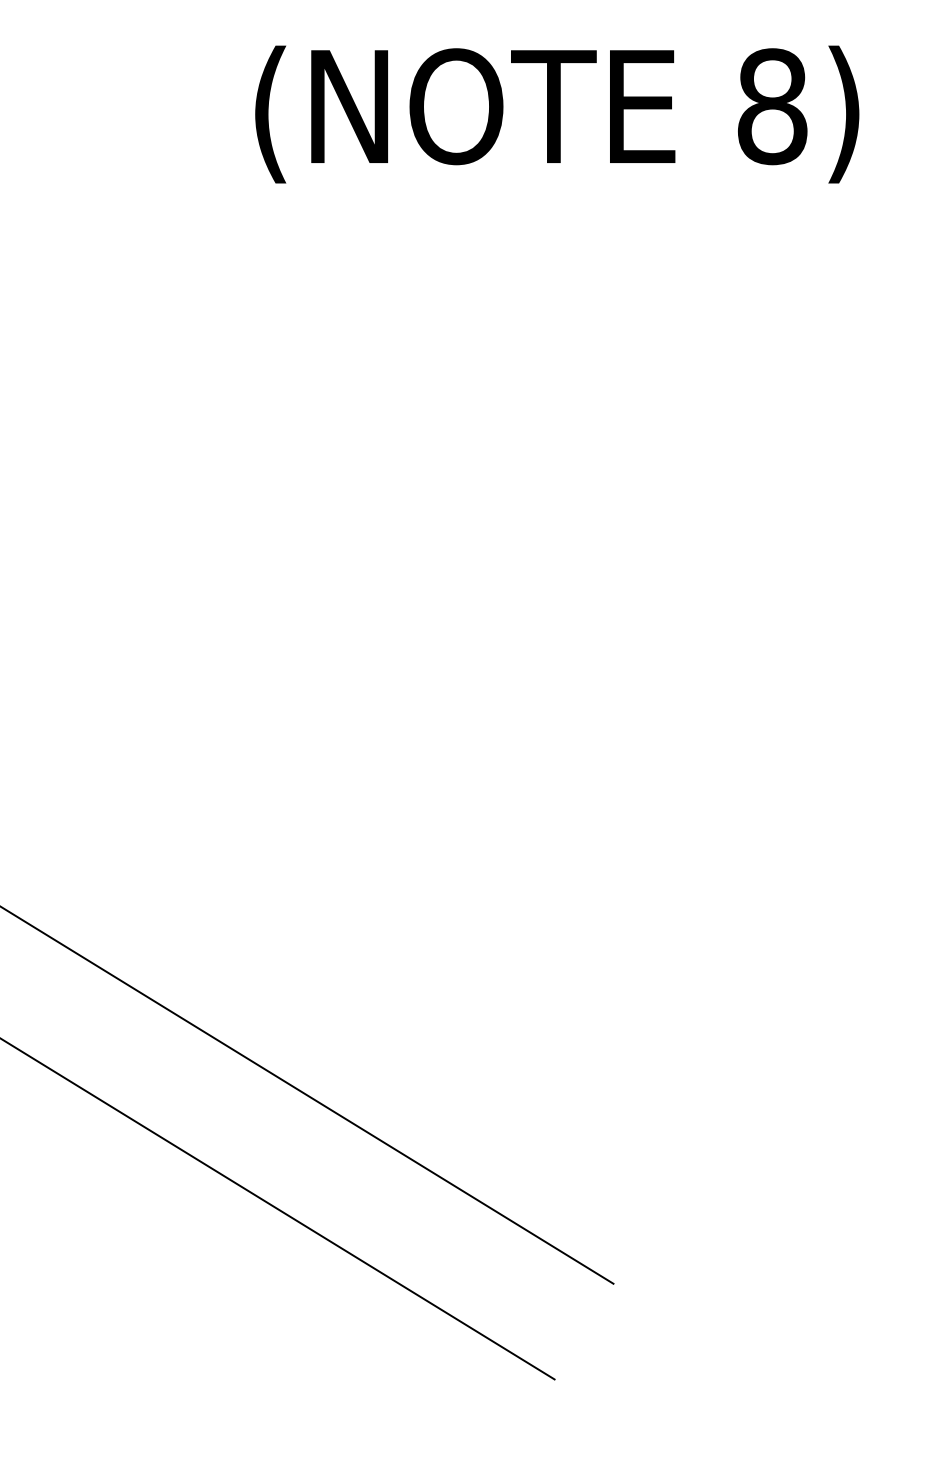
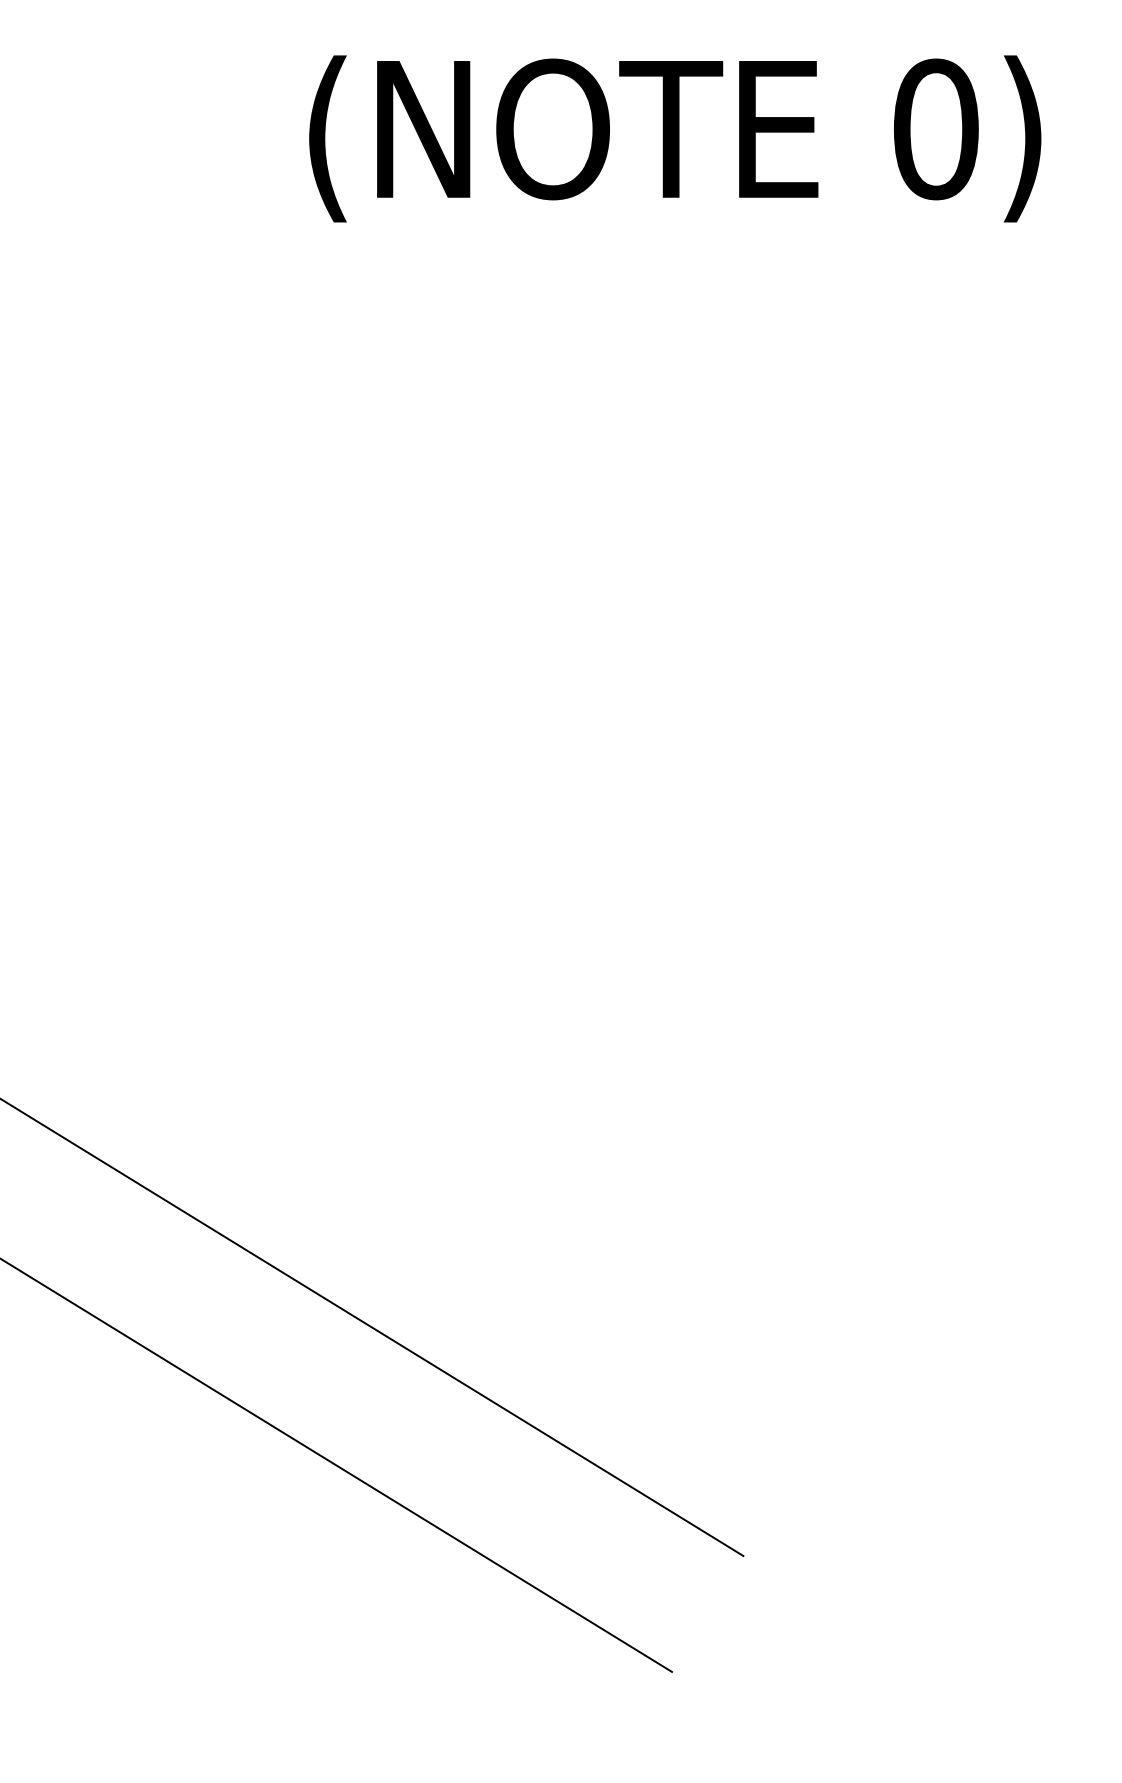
text: (771, 106) -> (935, 129), 8) -> 0)

